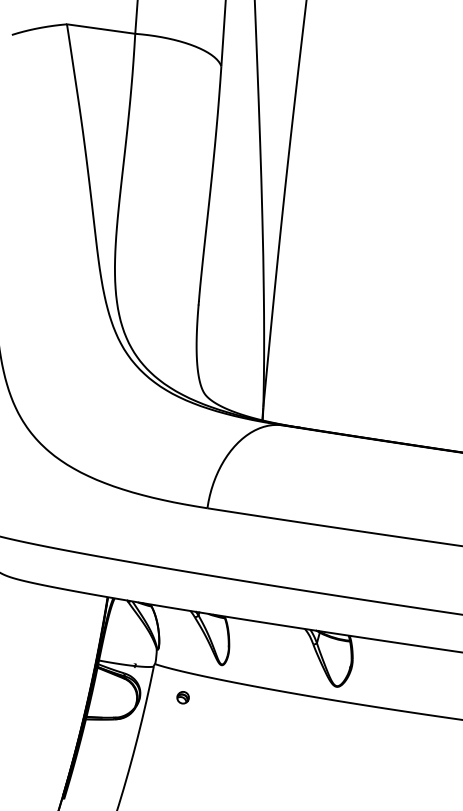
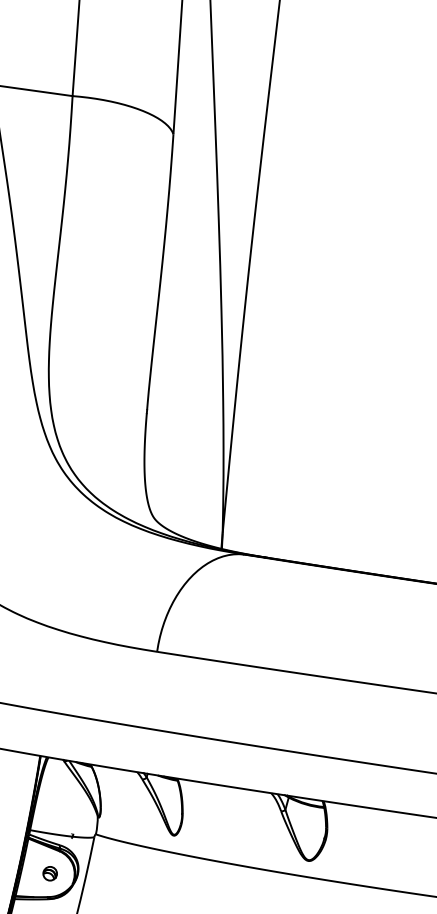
part: (182, 697) -> (49, 873), moved

